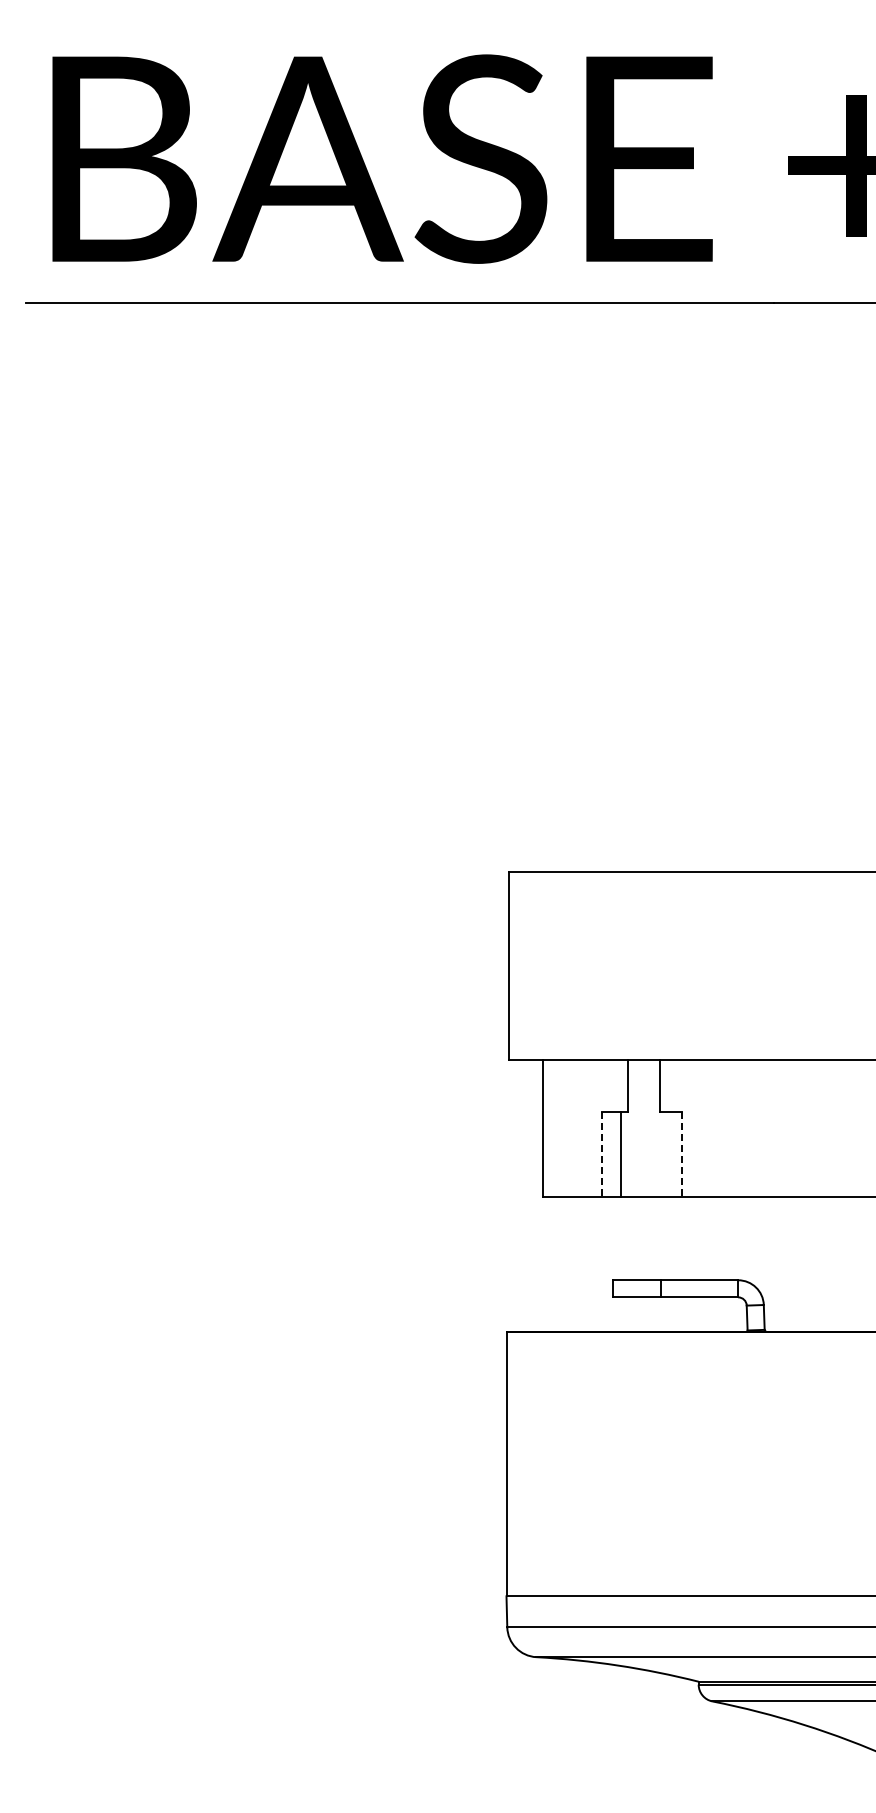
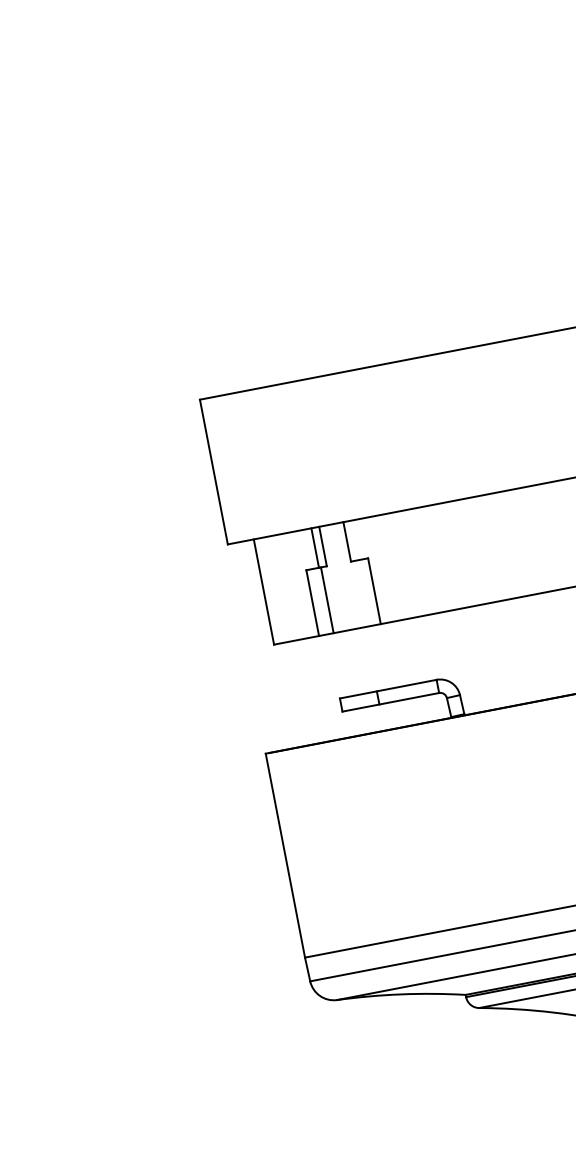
line: (617, 1085) -> (314, 547), added
line: (601, 1154) -> (312, 603), dashed -> solid
line: (681, 1154) -> (374, 591), dashed -> solid

